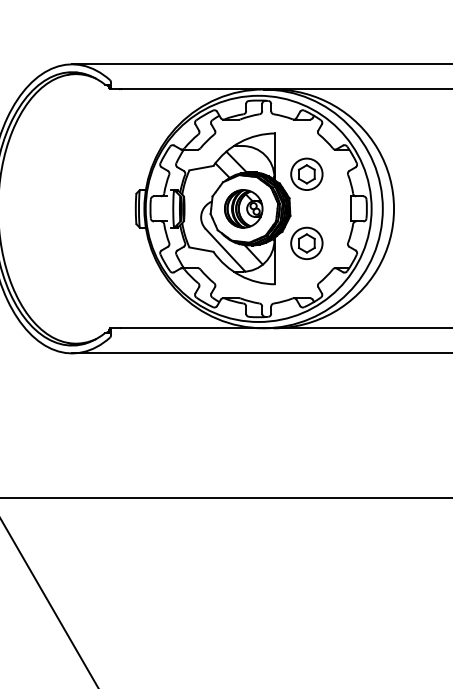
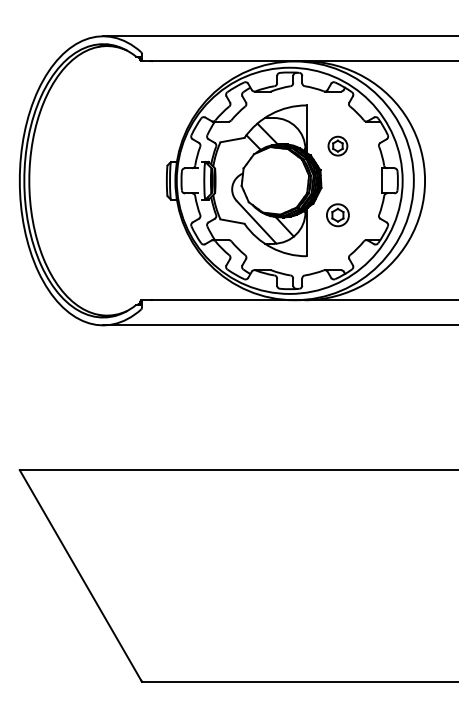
part: (306, 173) -> (337, 145), size x0.6
part: (243, 208) -> (274, 180), removed
part: (306, 242) -> (337, 214), size x0.7

